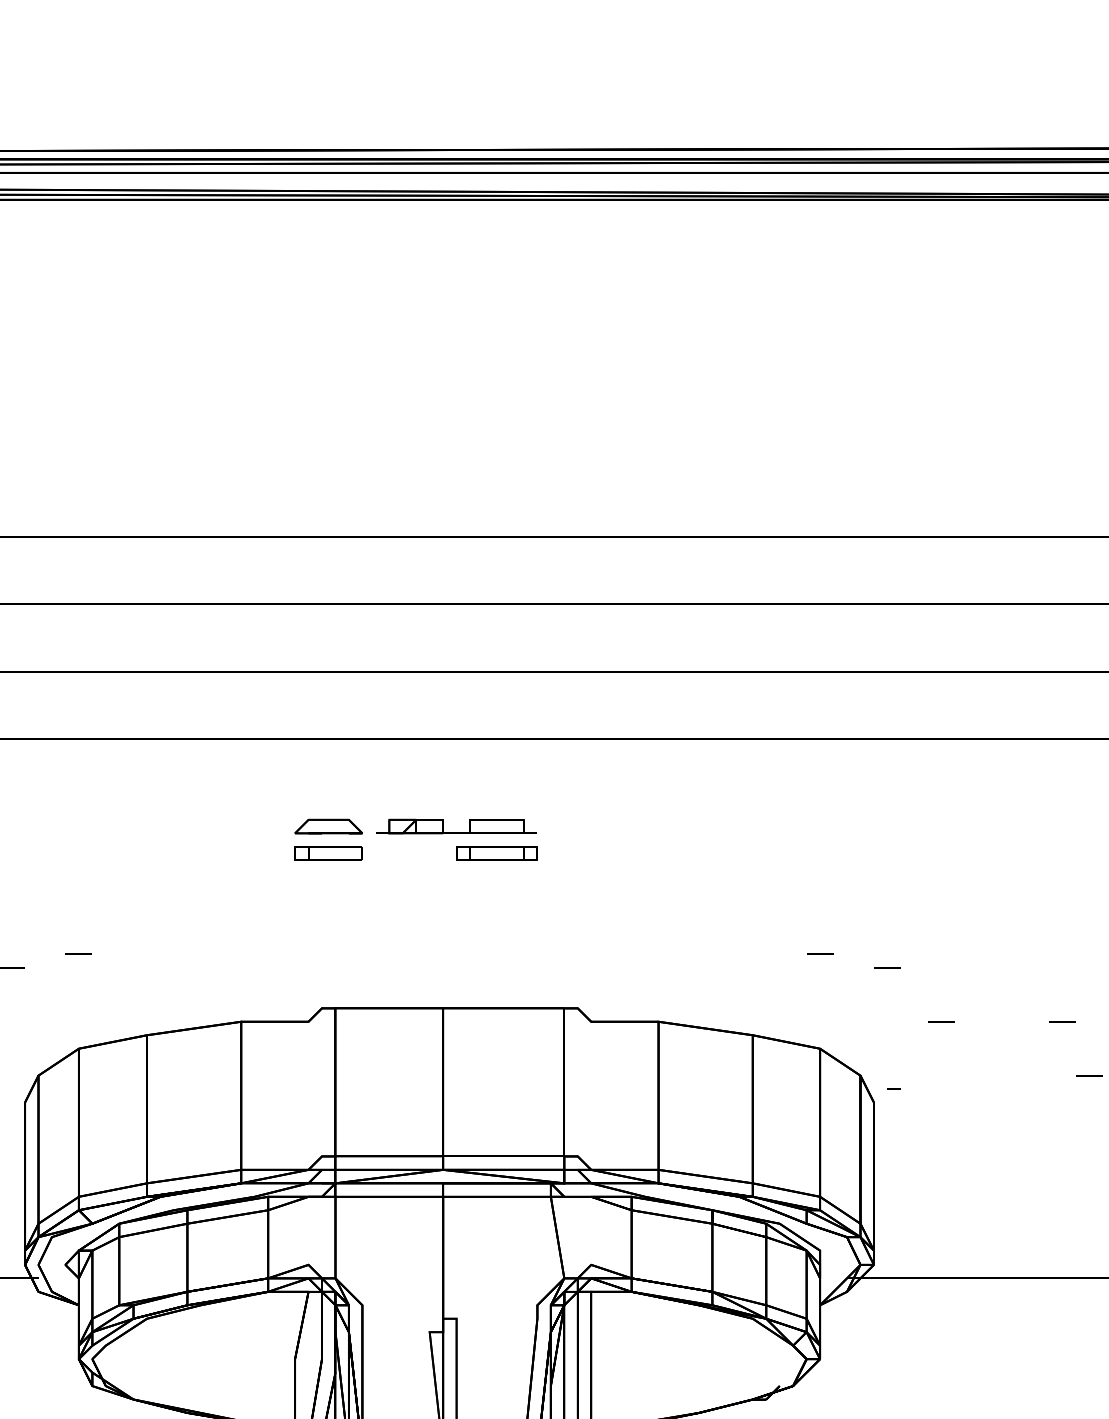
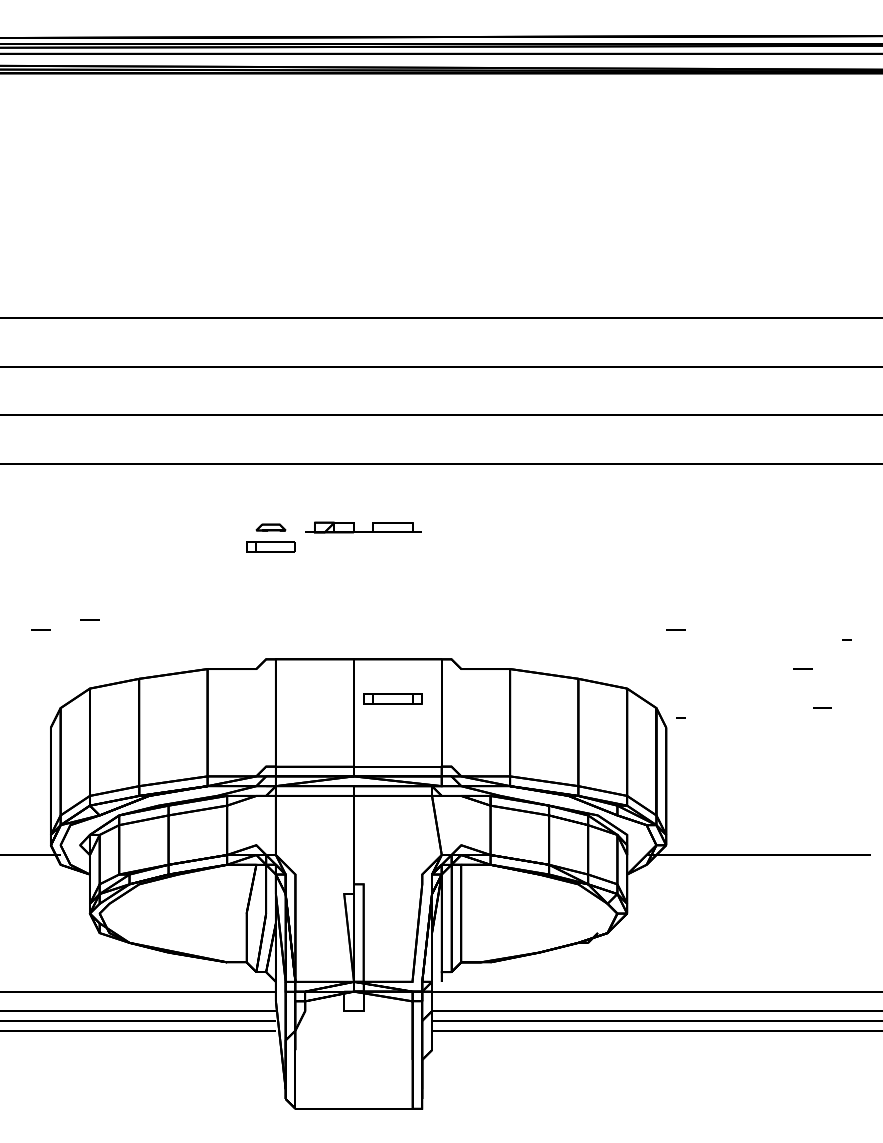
part: (328, 826) -> (270, 527), size x0.6
part: (496, 852) -> (392, 698), moved
line: (819, 953) -> (626, 619), removed
line: (940, 1021) -> (714, 668), removed

